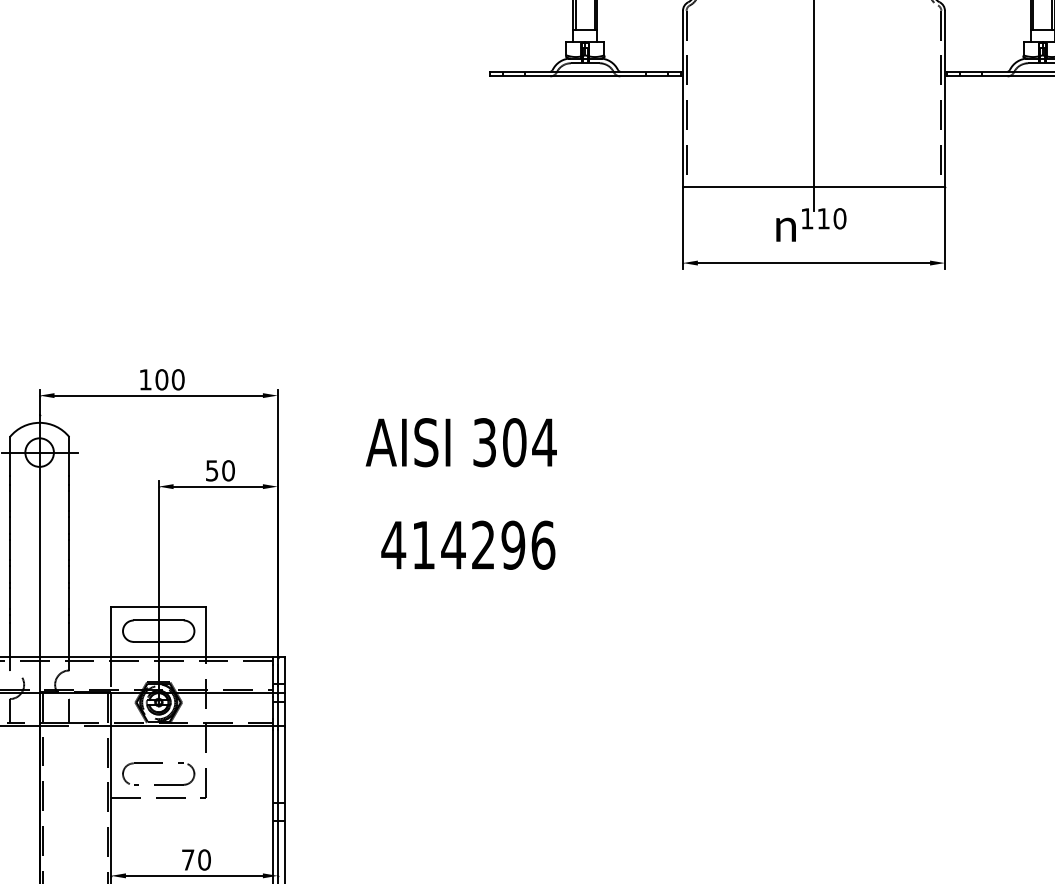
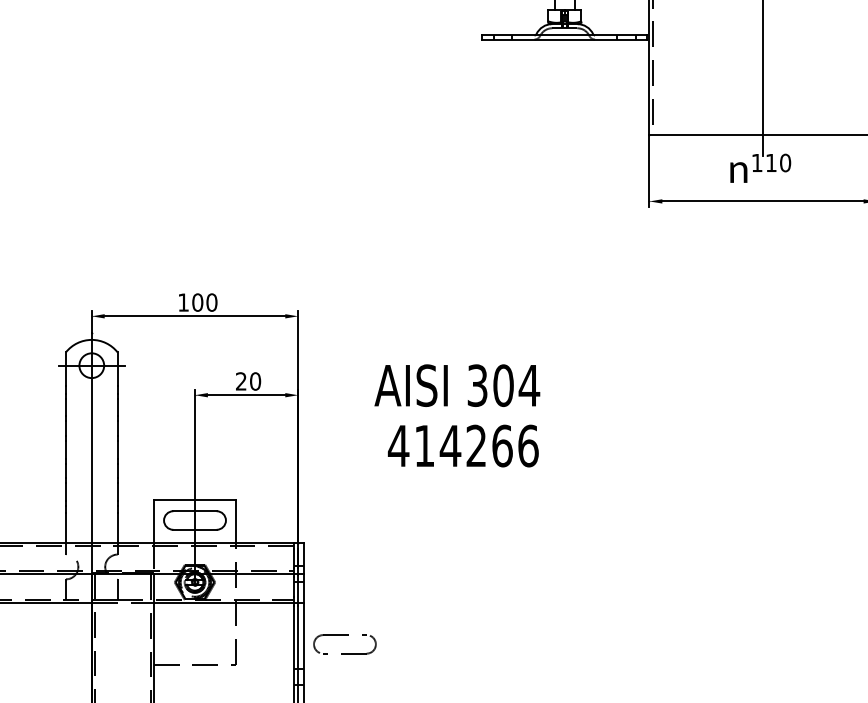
text: (460, 442) -> (456, 385), moved
text: (212, 470) -> (241, 381), 50 -> 20
text: (513, 544) -> (502, 445), 414296 -> 414266
part: (158, 763) -> (344, 635), moved

